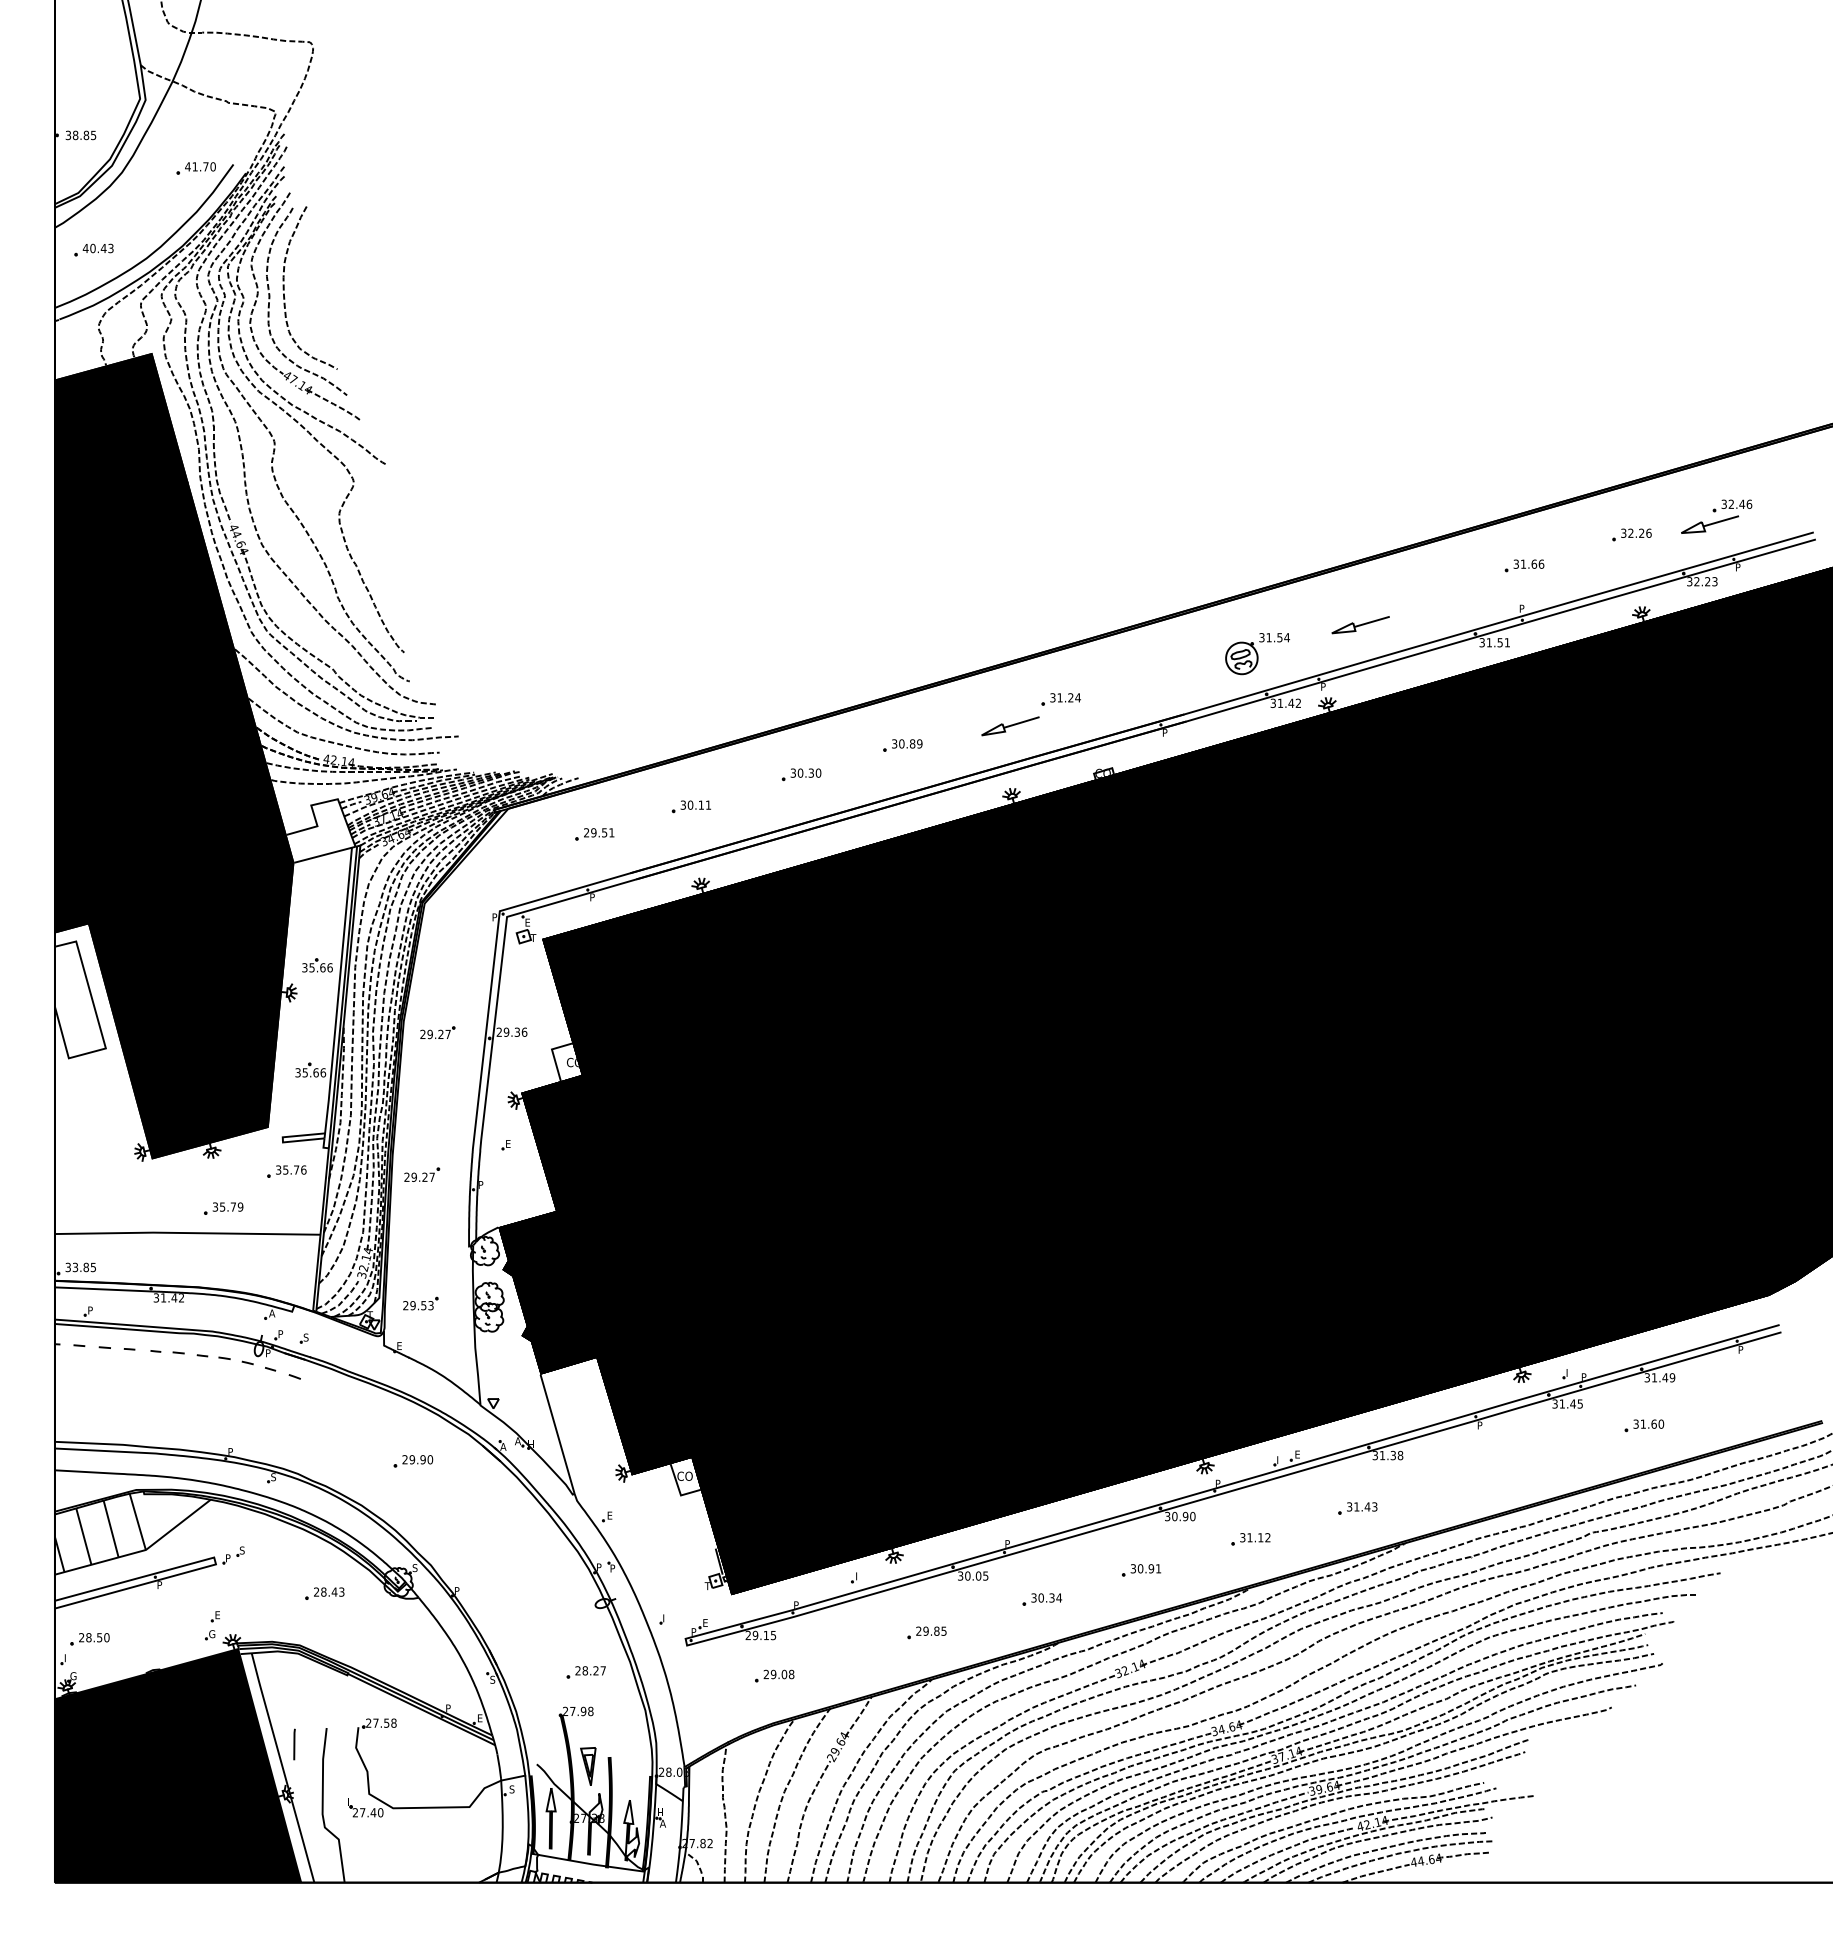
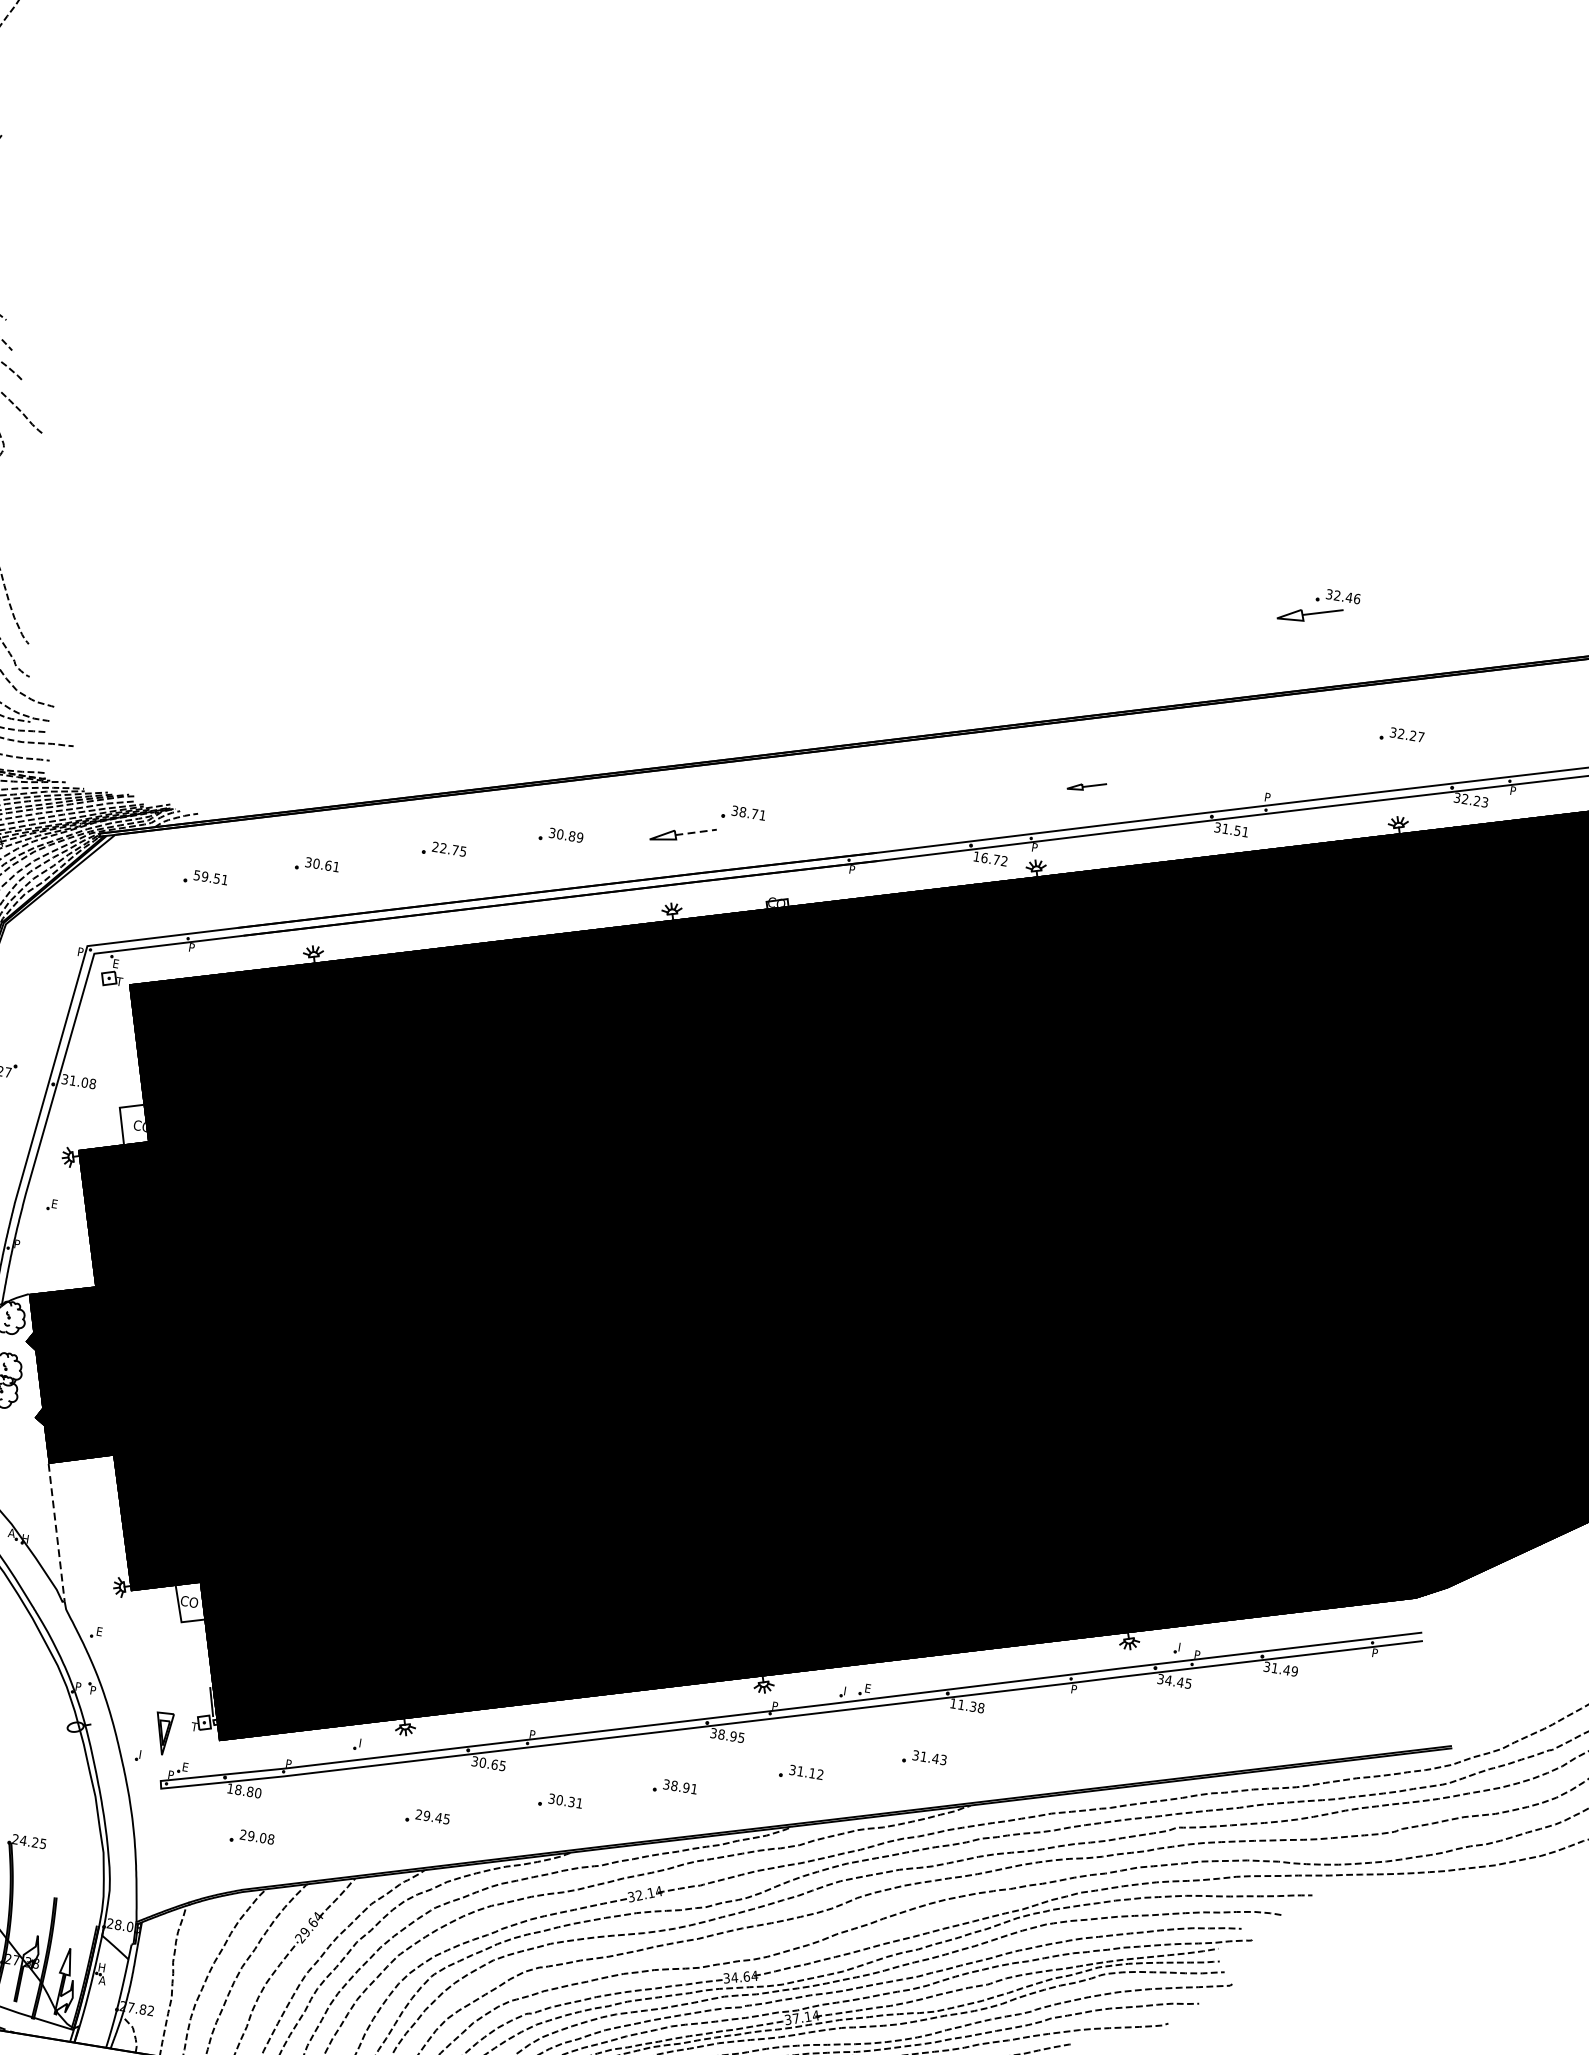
part: (1716, 516) -> (1318, 606), moved
text: (1648, 532) -> (1420, 736), 32.26 -> 32.27
part: (1524, 565) -> (1278, 750), removed
part: (1360, 625) -> (1086, 786), size x0.6
part: (1257, 654) -> (968, 800), removed
text: (1068, 697) -> (752, 813), 31.24 -> 38.71
text: (1282, 702) -> (987, 857), 31.42 -> 16.72
line: (1021, 722) -> (695, 832), solid -> dashed
text: (805, 772) -> (449, 848), 30.30 -> 22.75
text: (701, 804) -> (328, 864), 30.11 -> 30.61
text: (586, 832) -> (197, 875), 29.51 -> 59.51
text: (511, 1031) -> (78, 1080), 29.36 -> 31.08
text: (1562, 1403) -> (1168, 1679), 31.45 -> 34.45
part: (1644, 1425) -> (1255, 1718), removed
line: (557, 1434) -> (56, 1532), solid -> dashed
text: (1374, 1455) -> (952, 1703), 31.38 -> 11.38
text: (1183, 1516) -> (731, 1736), 30.90 -> 38.95
text: (1140, 1568) -> (674, 1785), 30.91 -> 38.91
text: (978, 1575) -> (494, 1764), 30.05 -> 30.65
text: (1059, 1597) -> (579, 1802), 30.34 -> 30.31
text: (936, 1630) -> (438, 1817), 29.85 -> 29.45
text: (760, 1635) -> (243, 1790), 29.15 -> 18.80
part: (585, 1672) -> (44, 1800), removed
text: (581, 1711) -> (32, 1842), 27.98 -> 24.25
part: (588, 1766) -> (162, 1733), moved

